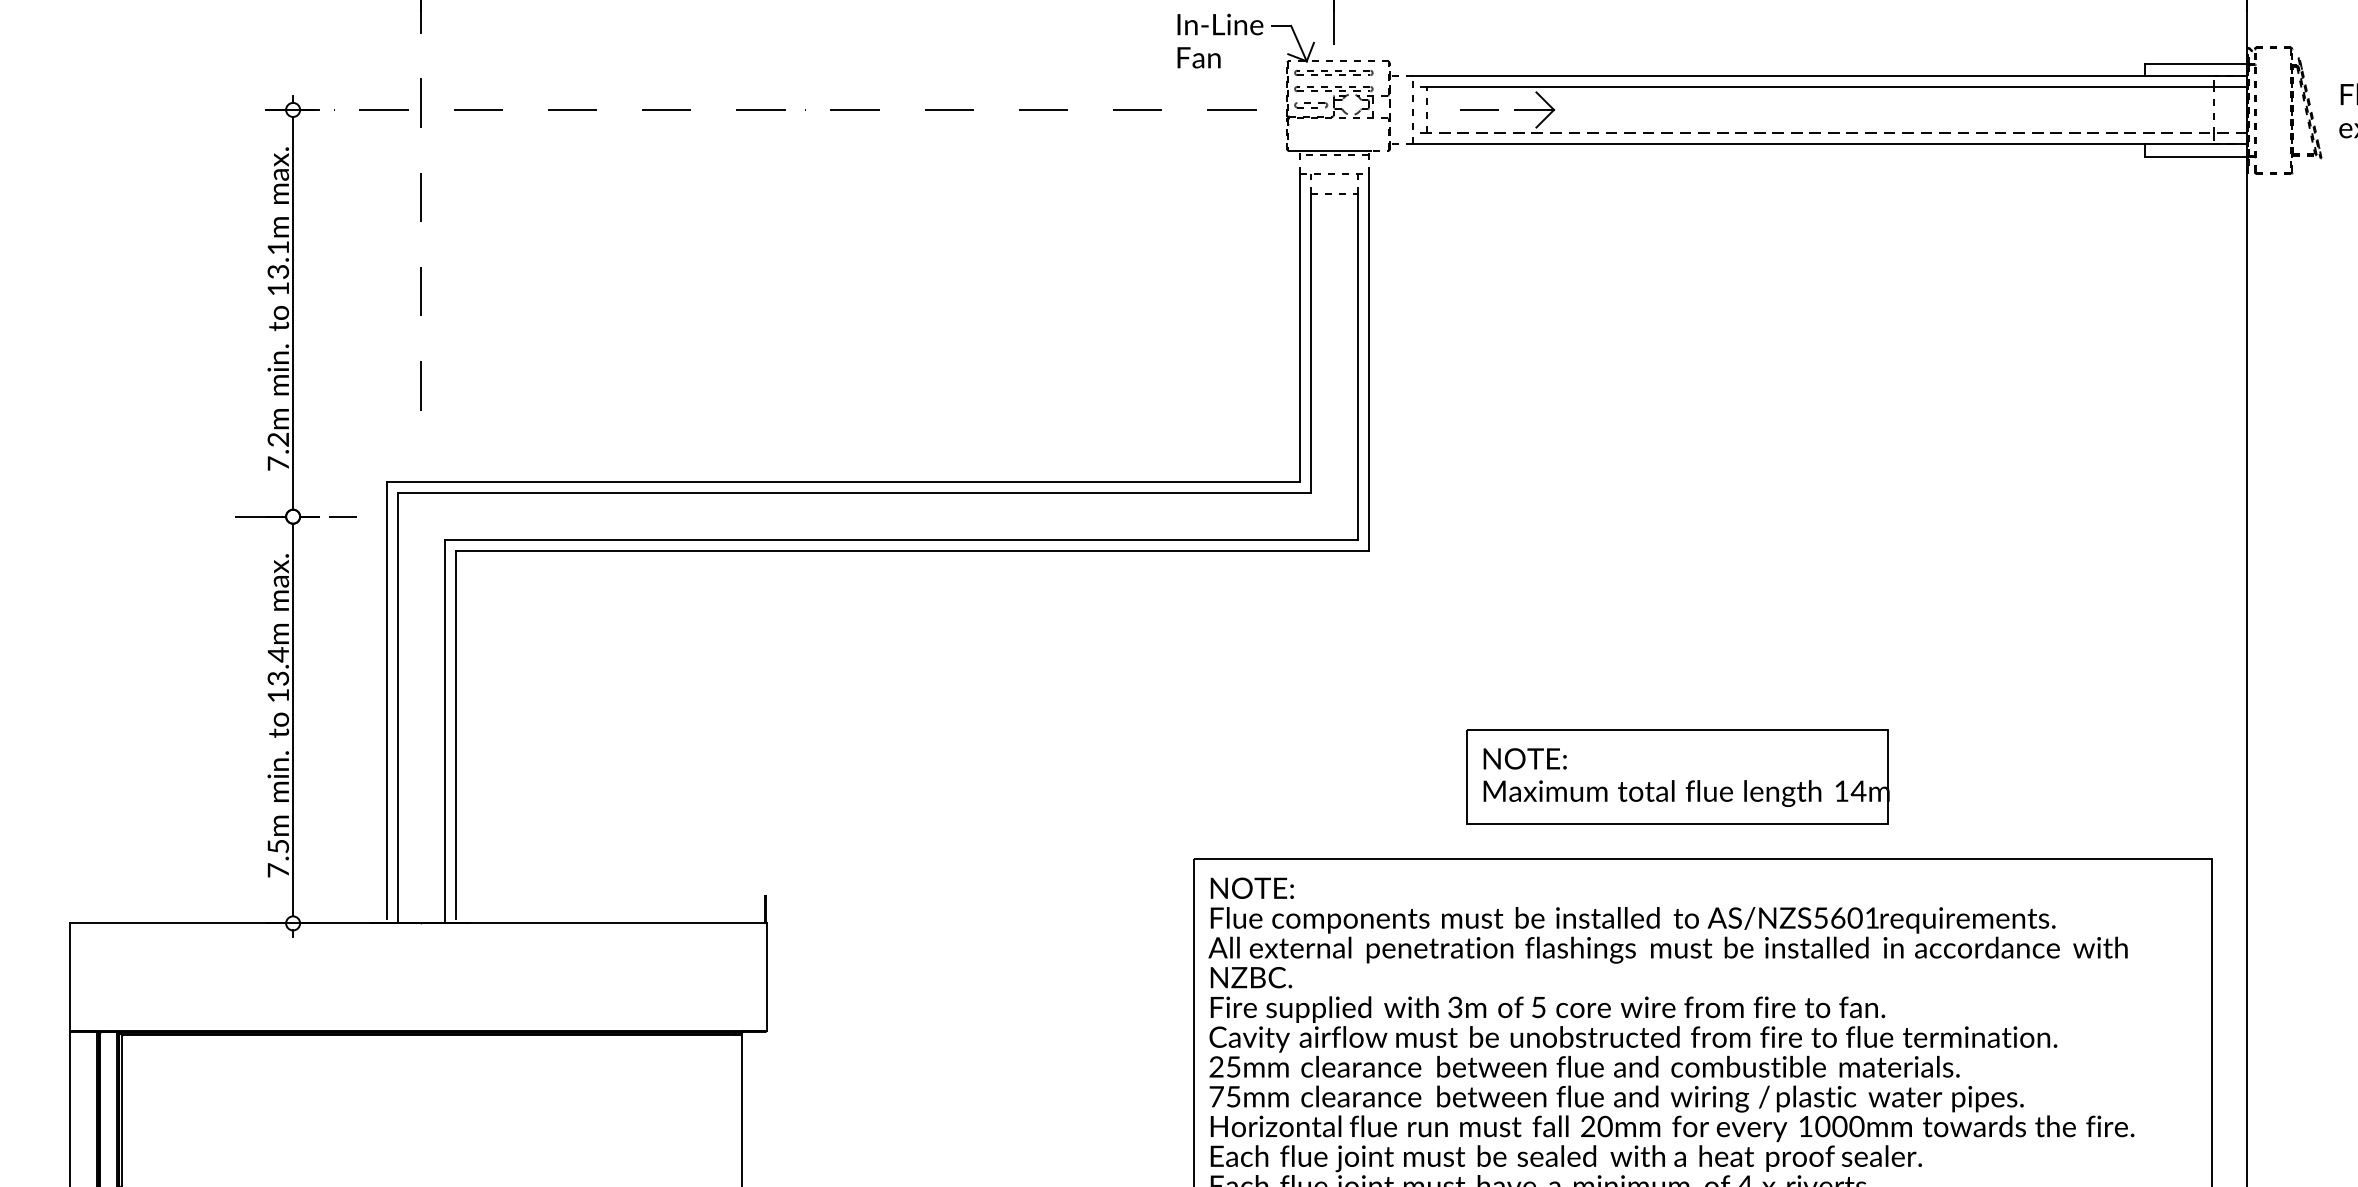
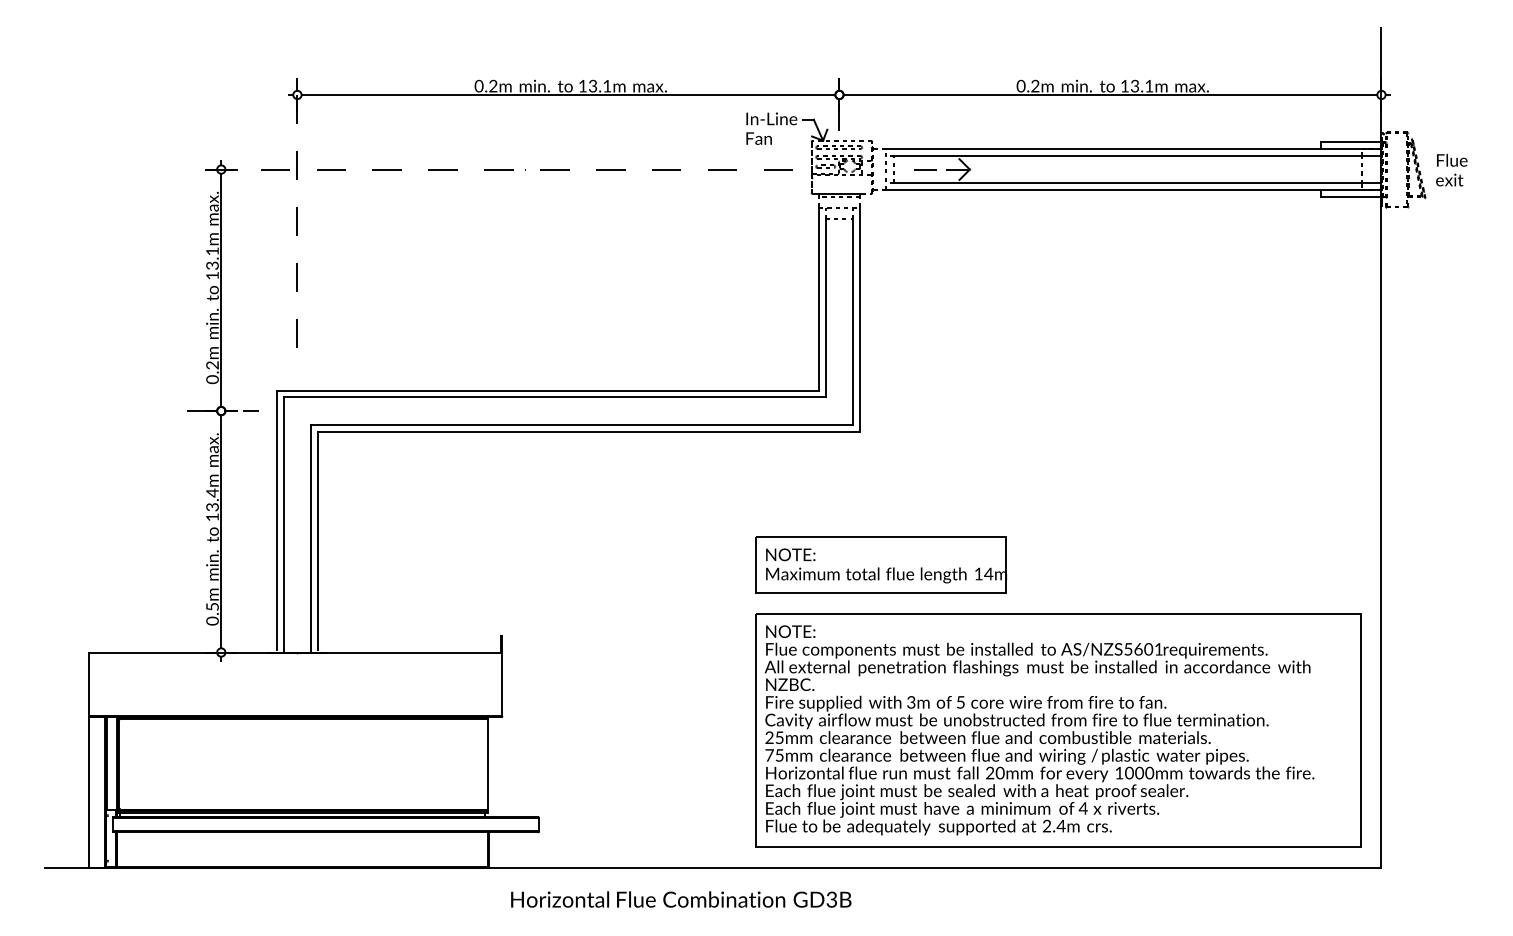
line: (1836, 133) -> (1137, 183), dashed -> solid
text: (278, 463) -> (212, 379), 7.2m -> 0.2m
part: (1678, 775) -> (881, 564), moved
text: (278, 869) -> (212, 620), 7.5m -> 0.5m

